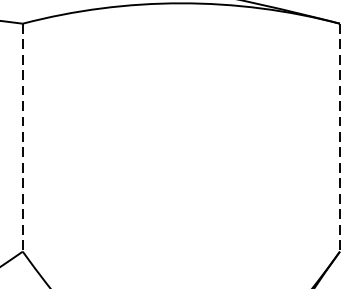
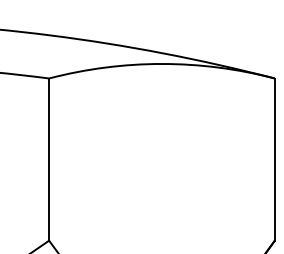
line: (23, 138) -> (49, 160), dashed -> solid
line: (339, 138) -> (274, 160), dashed -> solid

